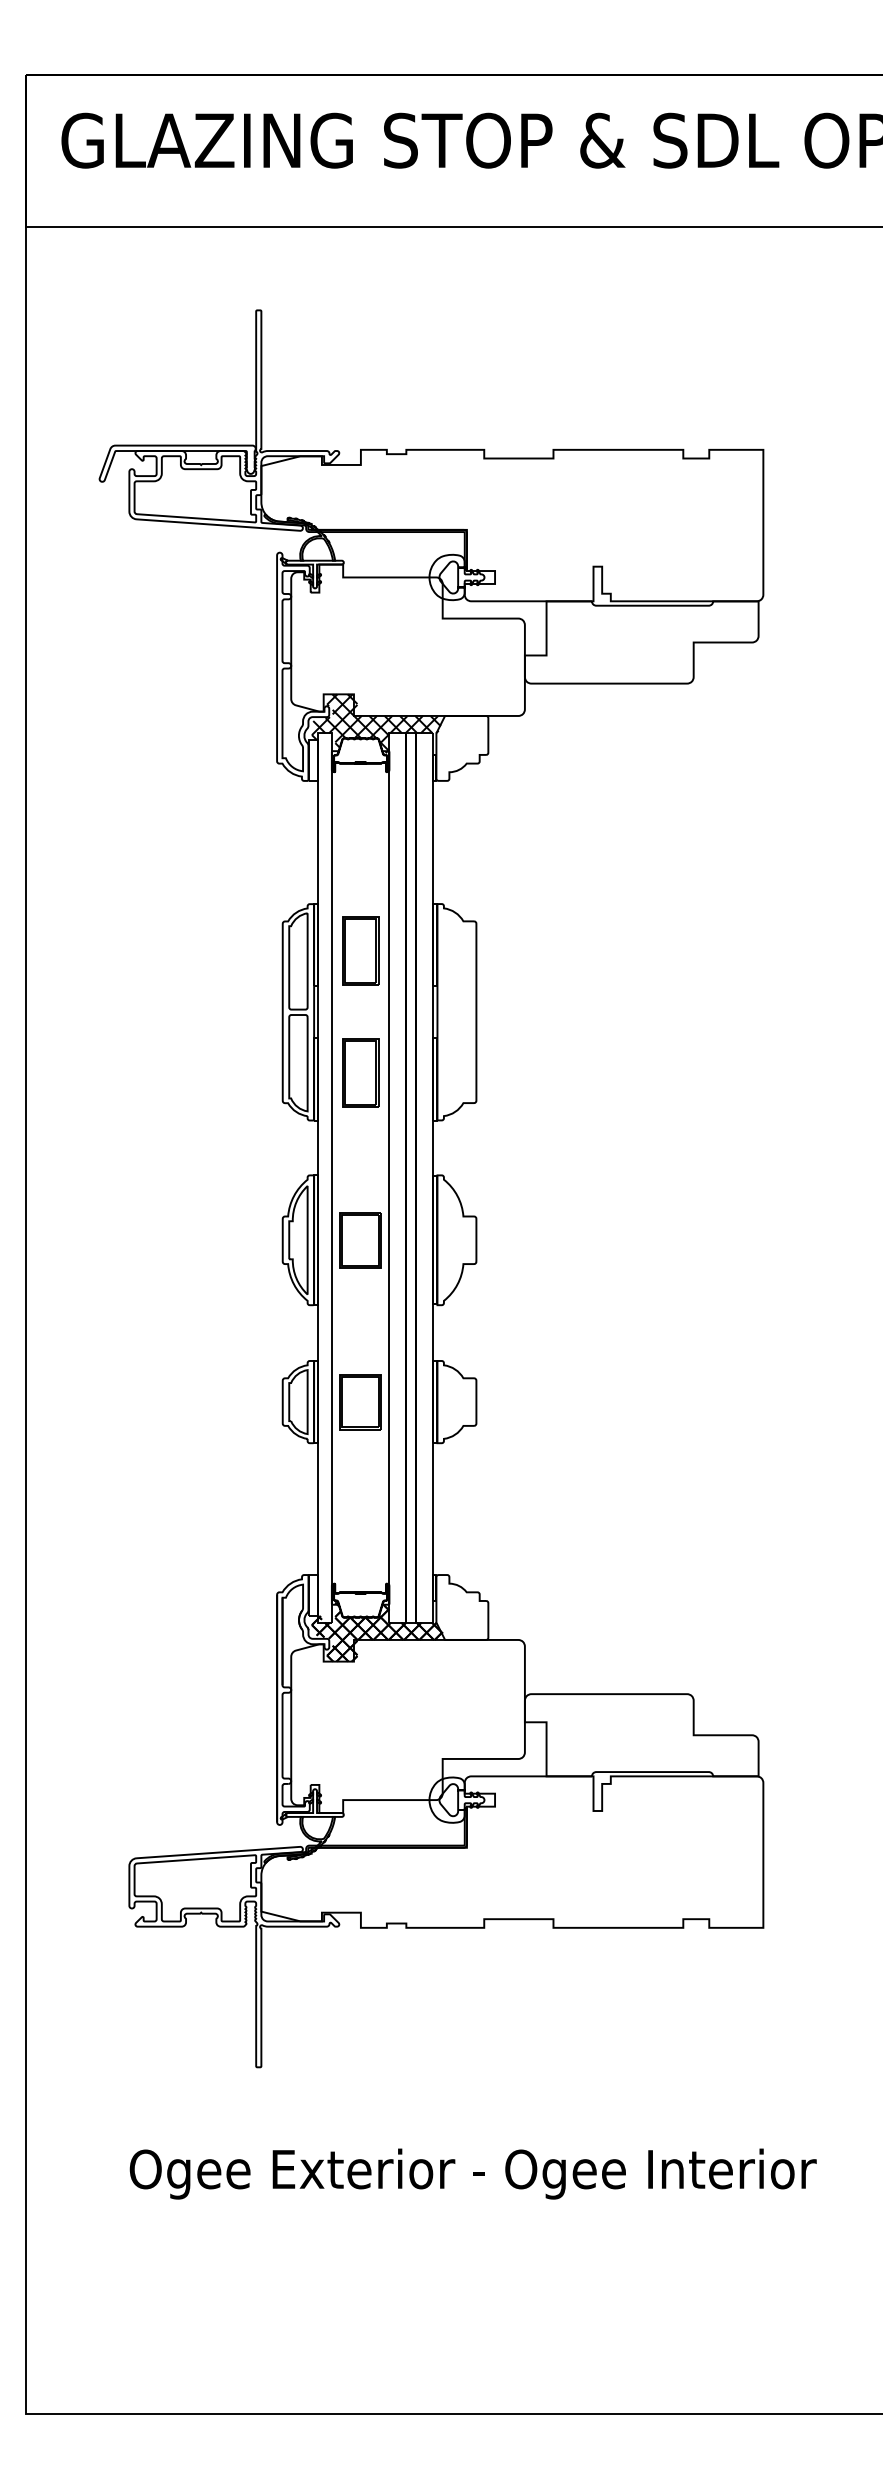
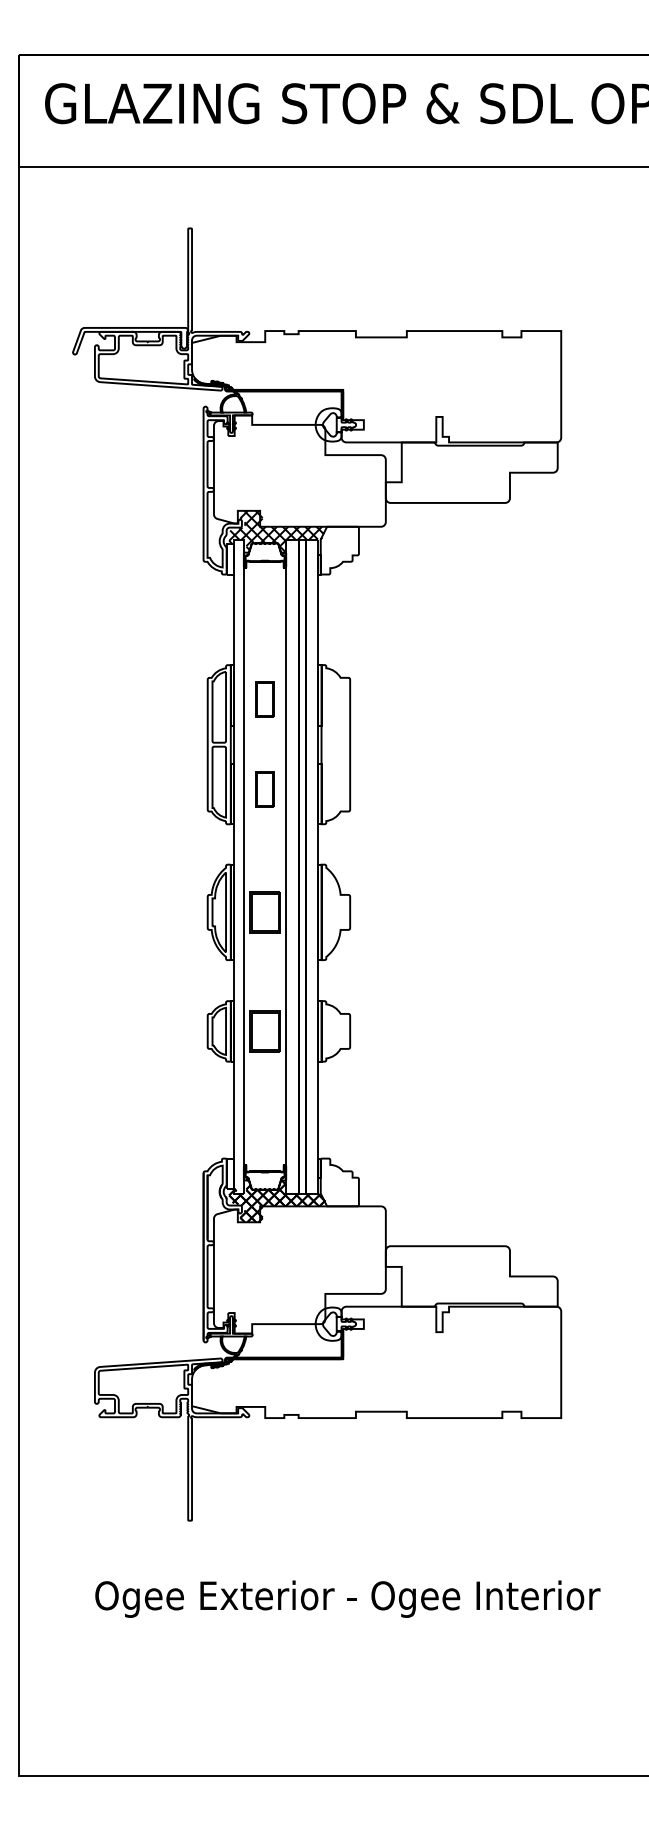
part: (360, 950) -> (264, 699), size x0.7
part: (360, 1072) -> (264, 788), size x0.7

